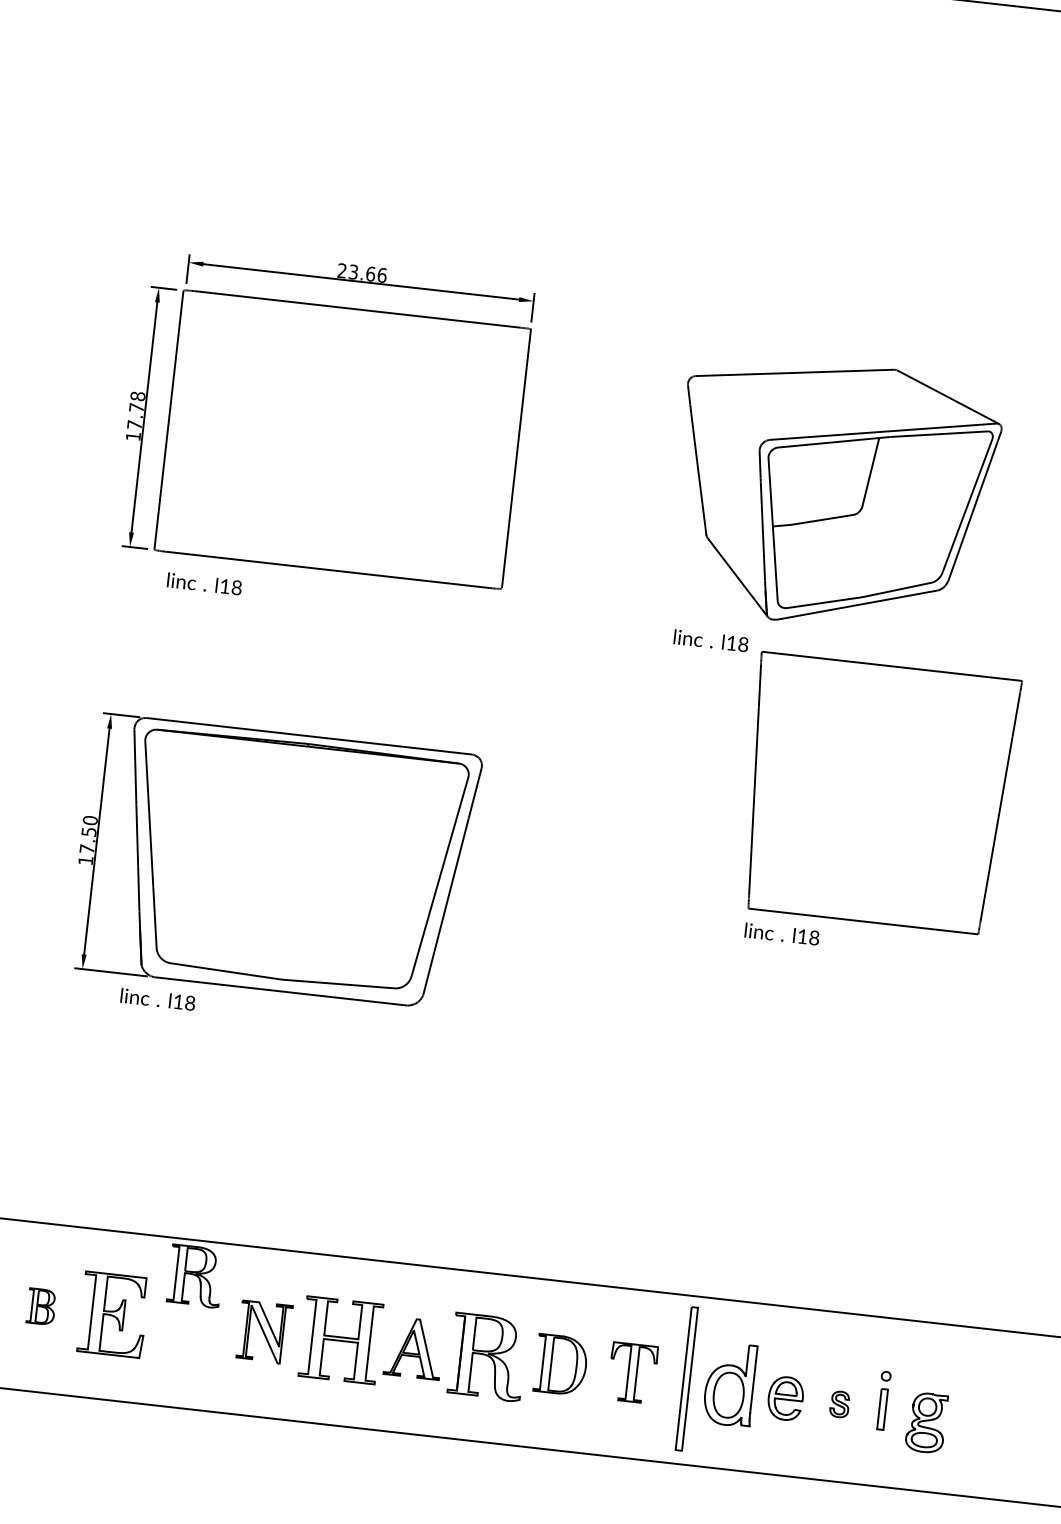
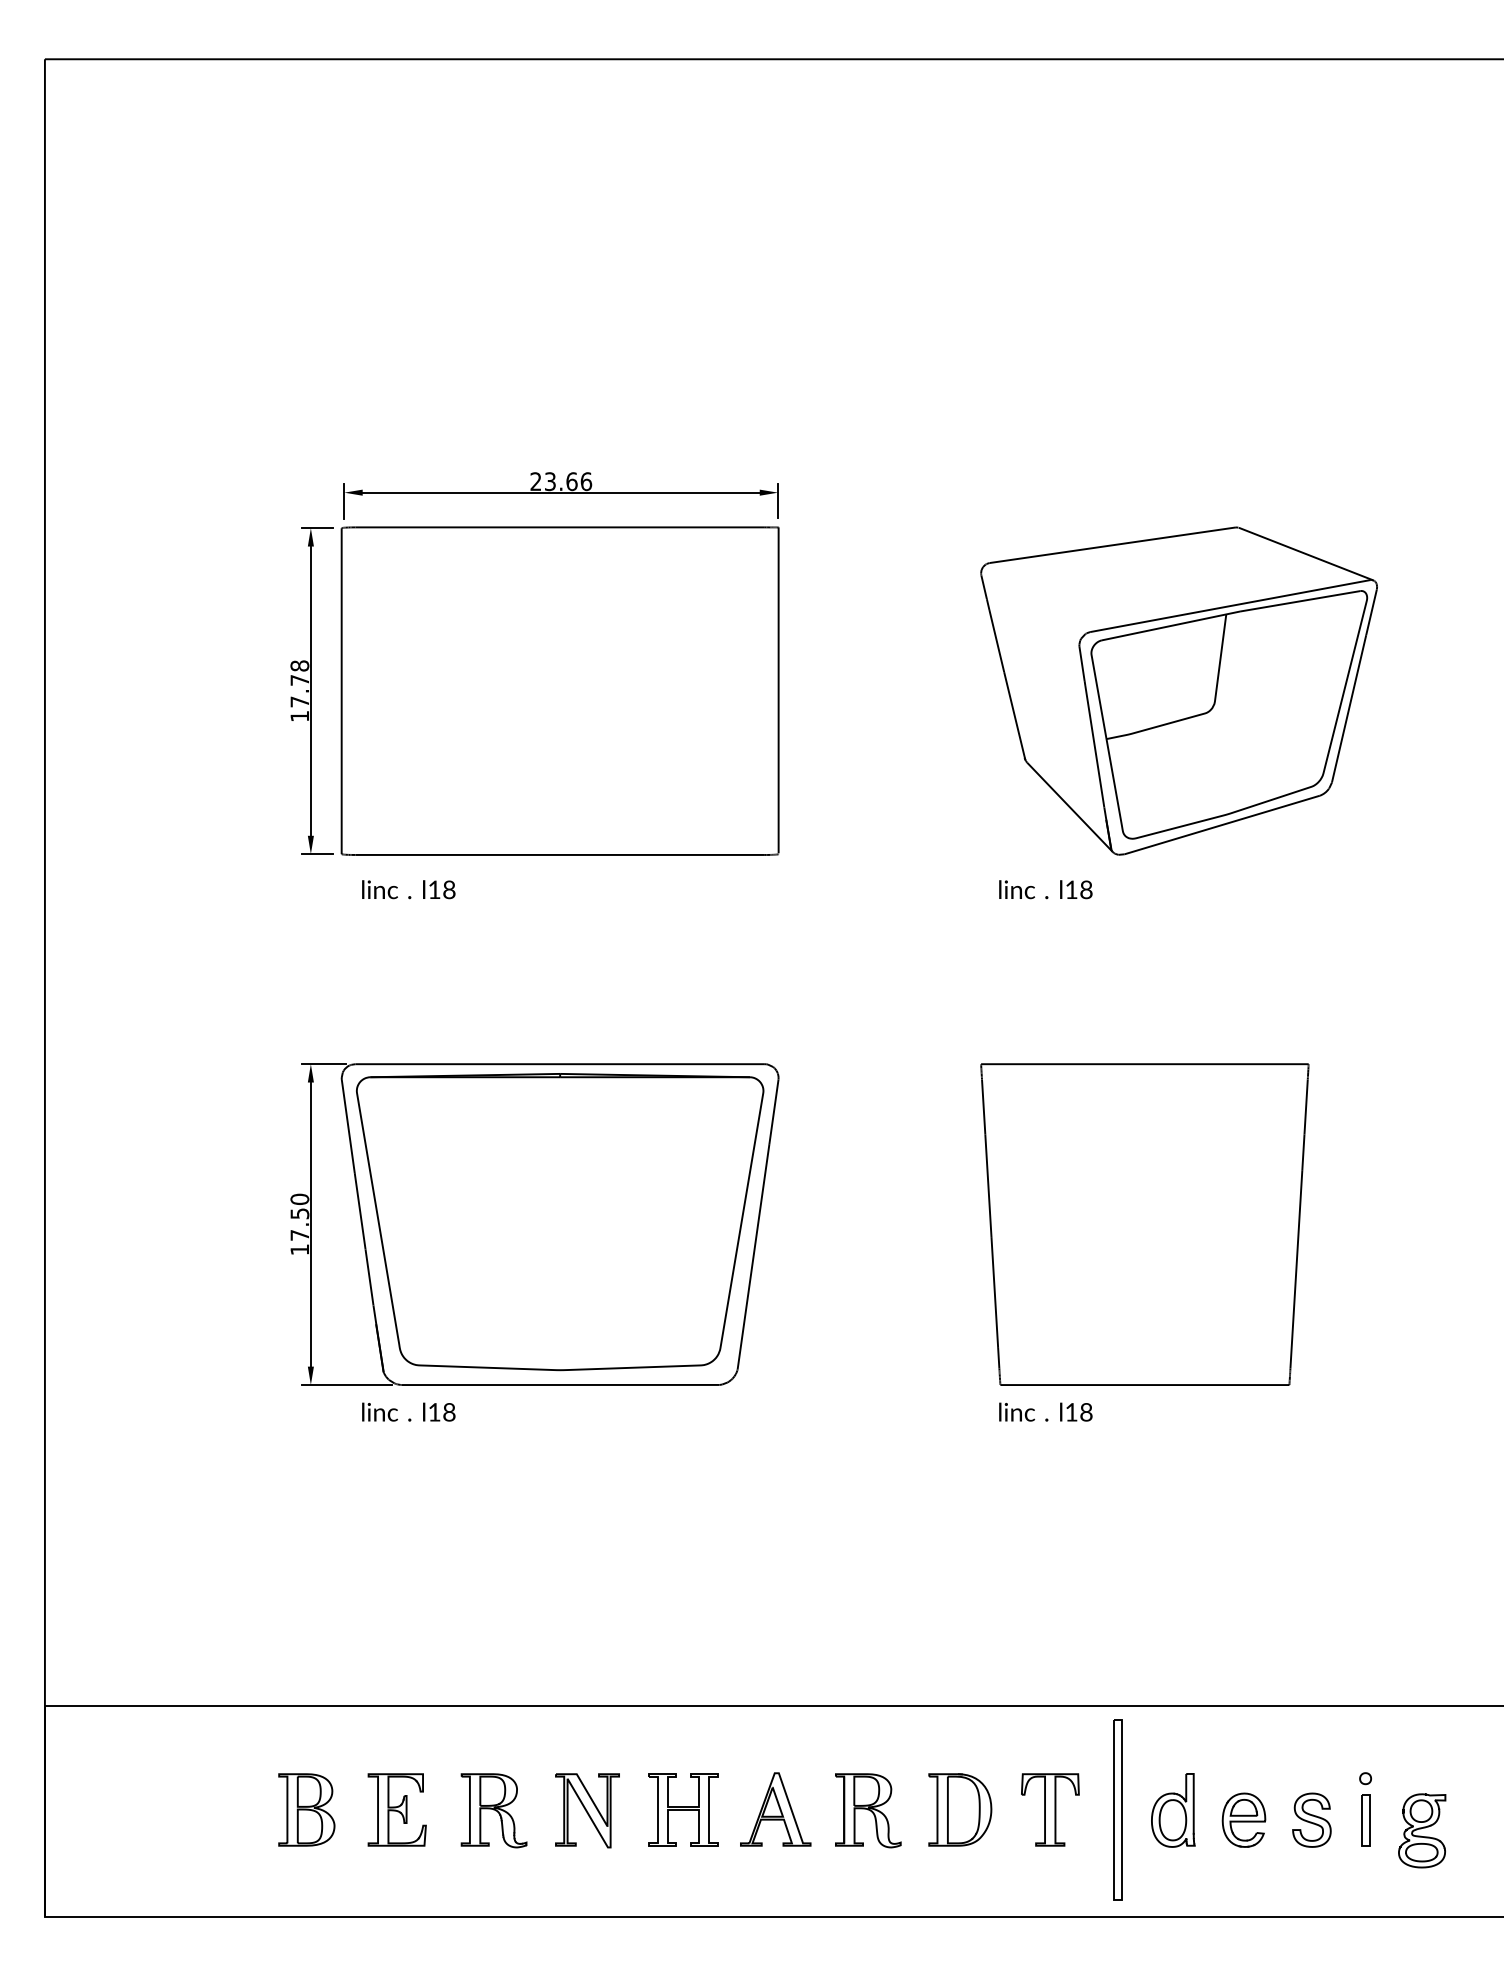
part: (875, 808) -> (1144, 1242), moved
part: (195, 1276) -> (493, 1810), moved
part: (41, 1306) -> (306, 1809), size x1.67
part: (112, 1314) -> (396, 1809), size x0.71
part: (341, 1339) -> (683, 1809), size x0.71
part: (488, 1357) -> (868, 1810), size x0.71
part: (730, 1384) -> (1173, 1810), size x0.71
part: (839, 1403) -> (1311, 1819), size x1.67

